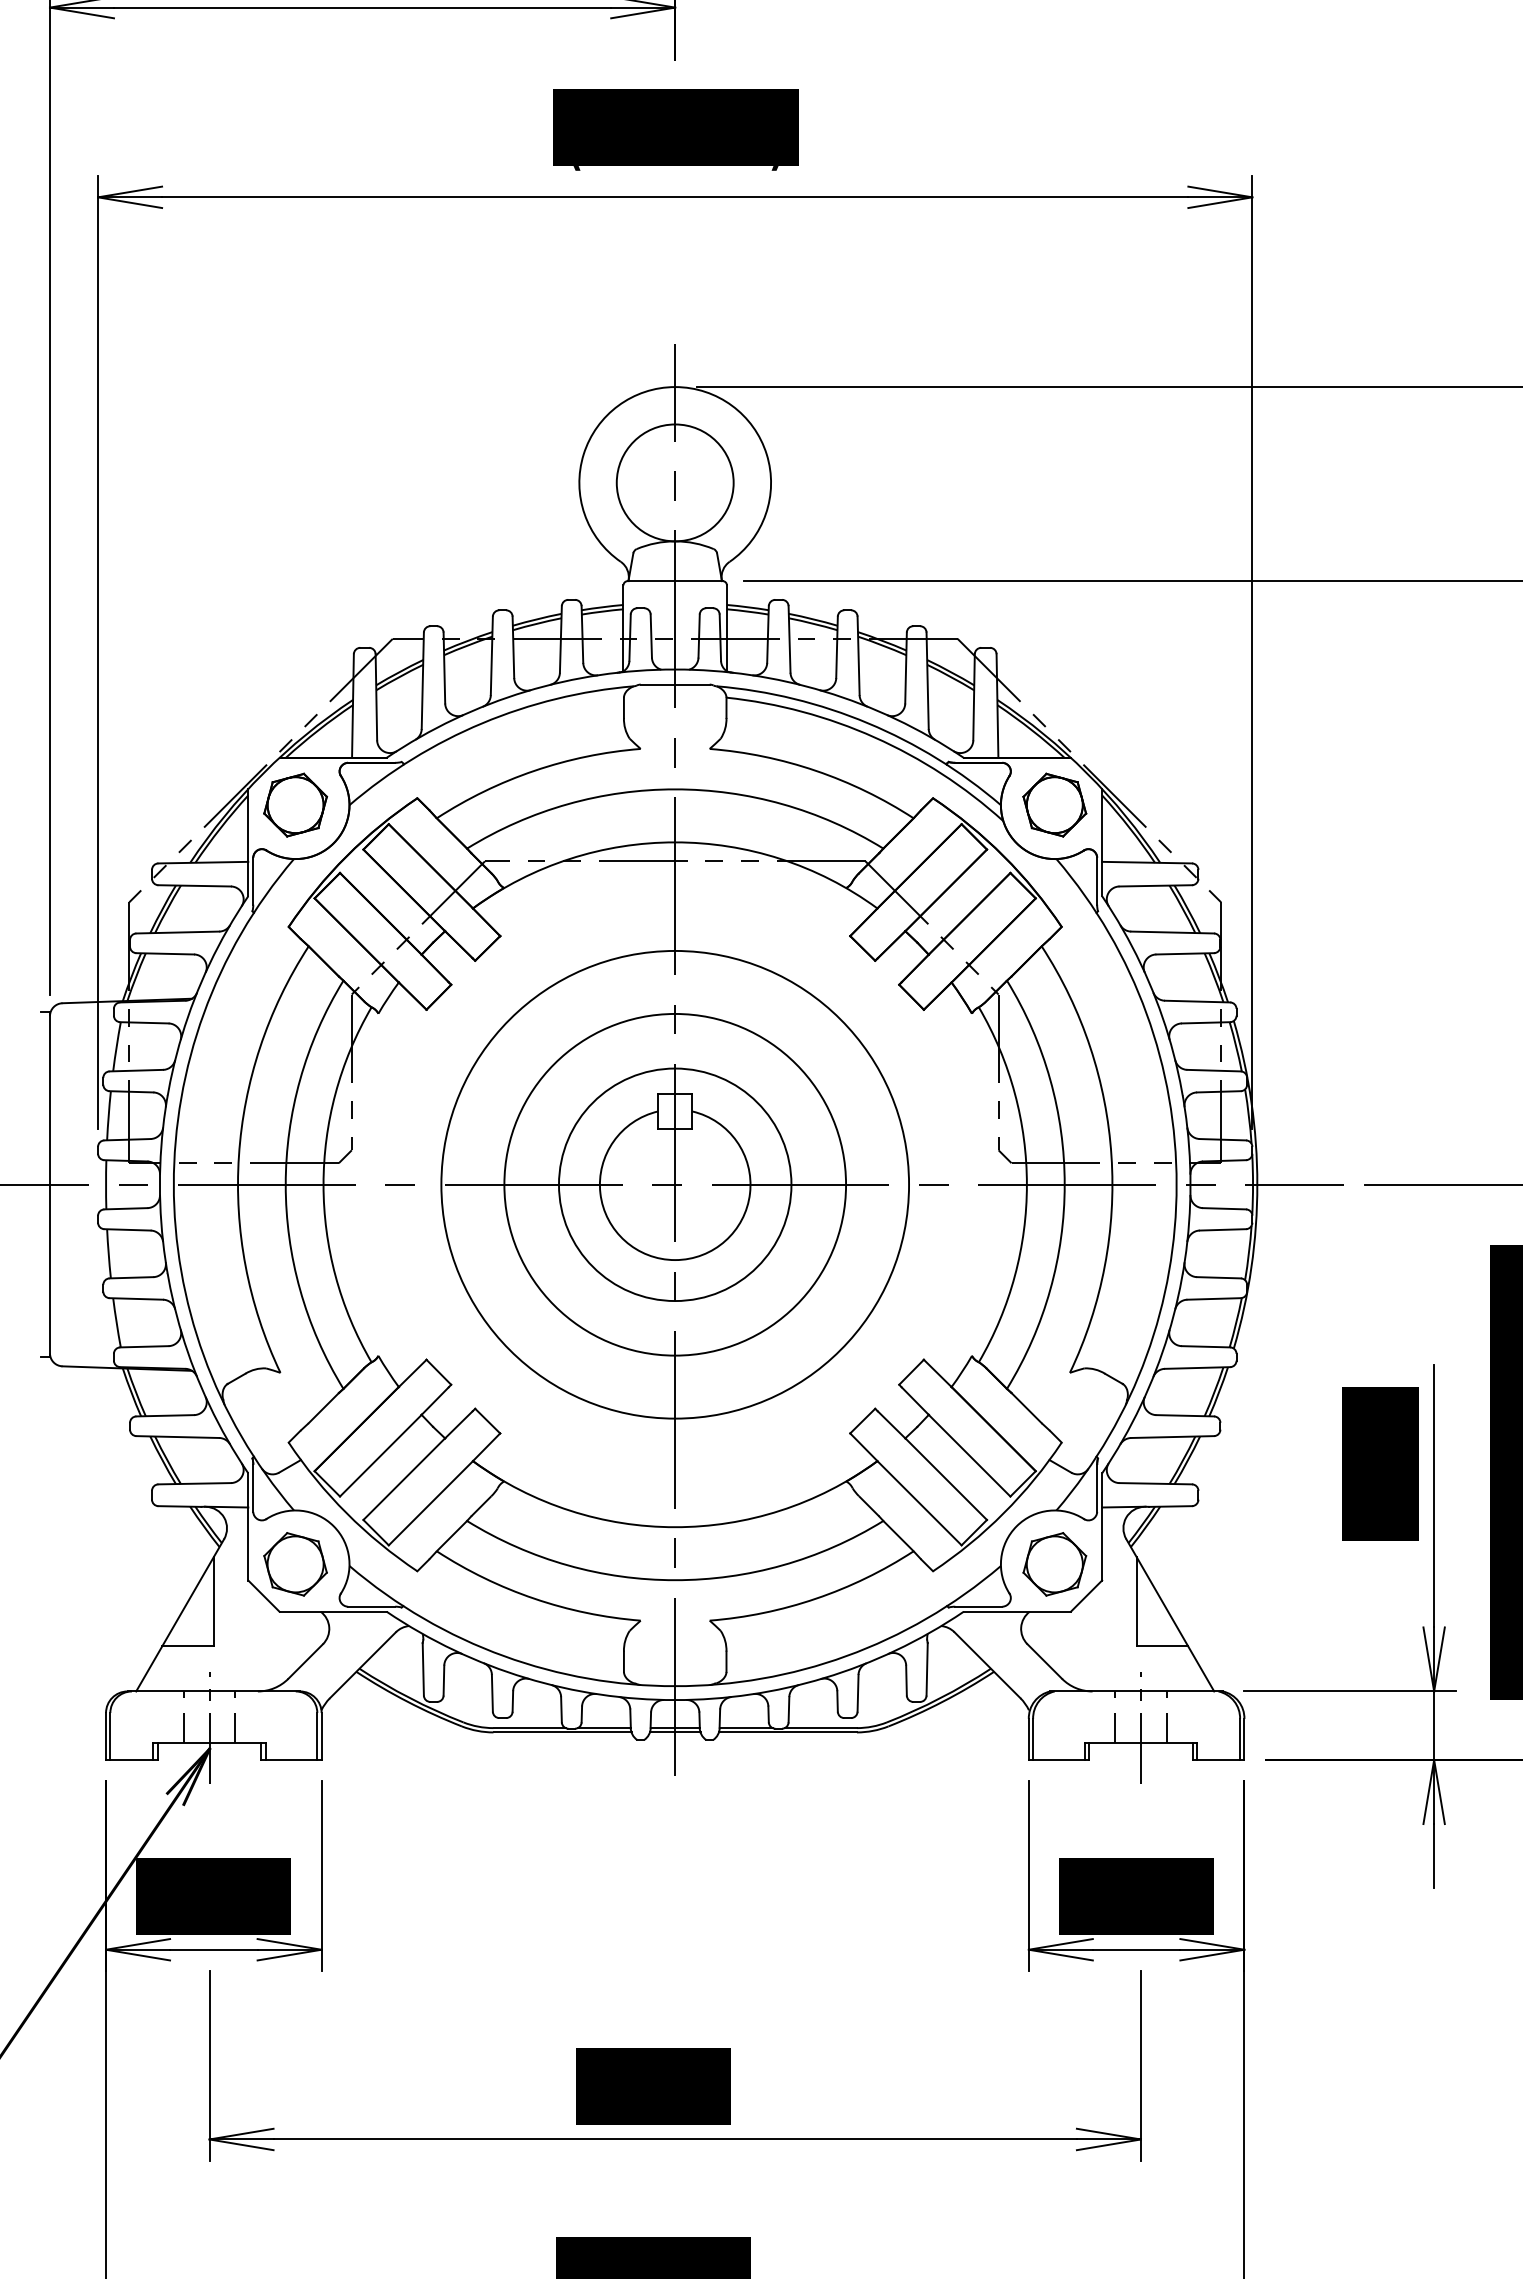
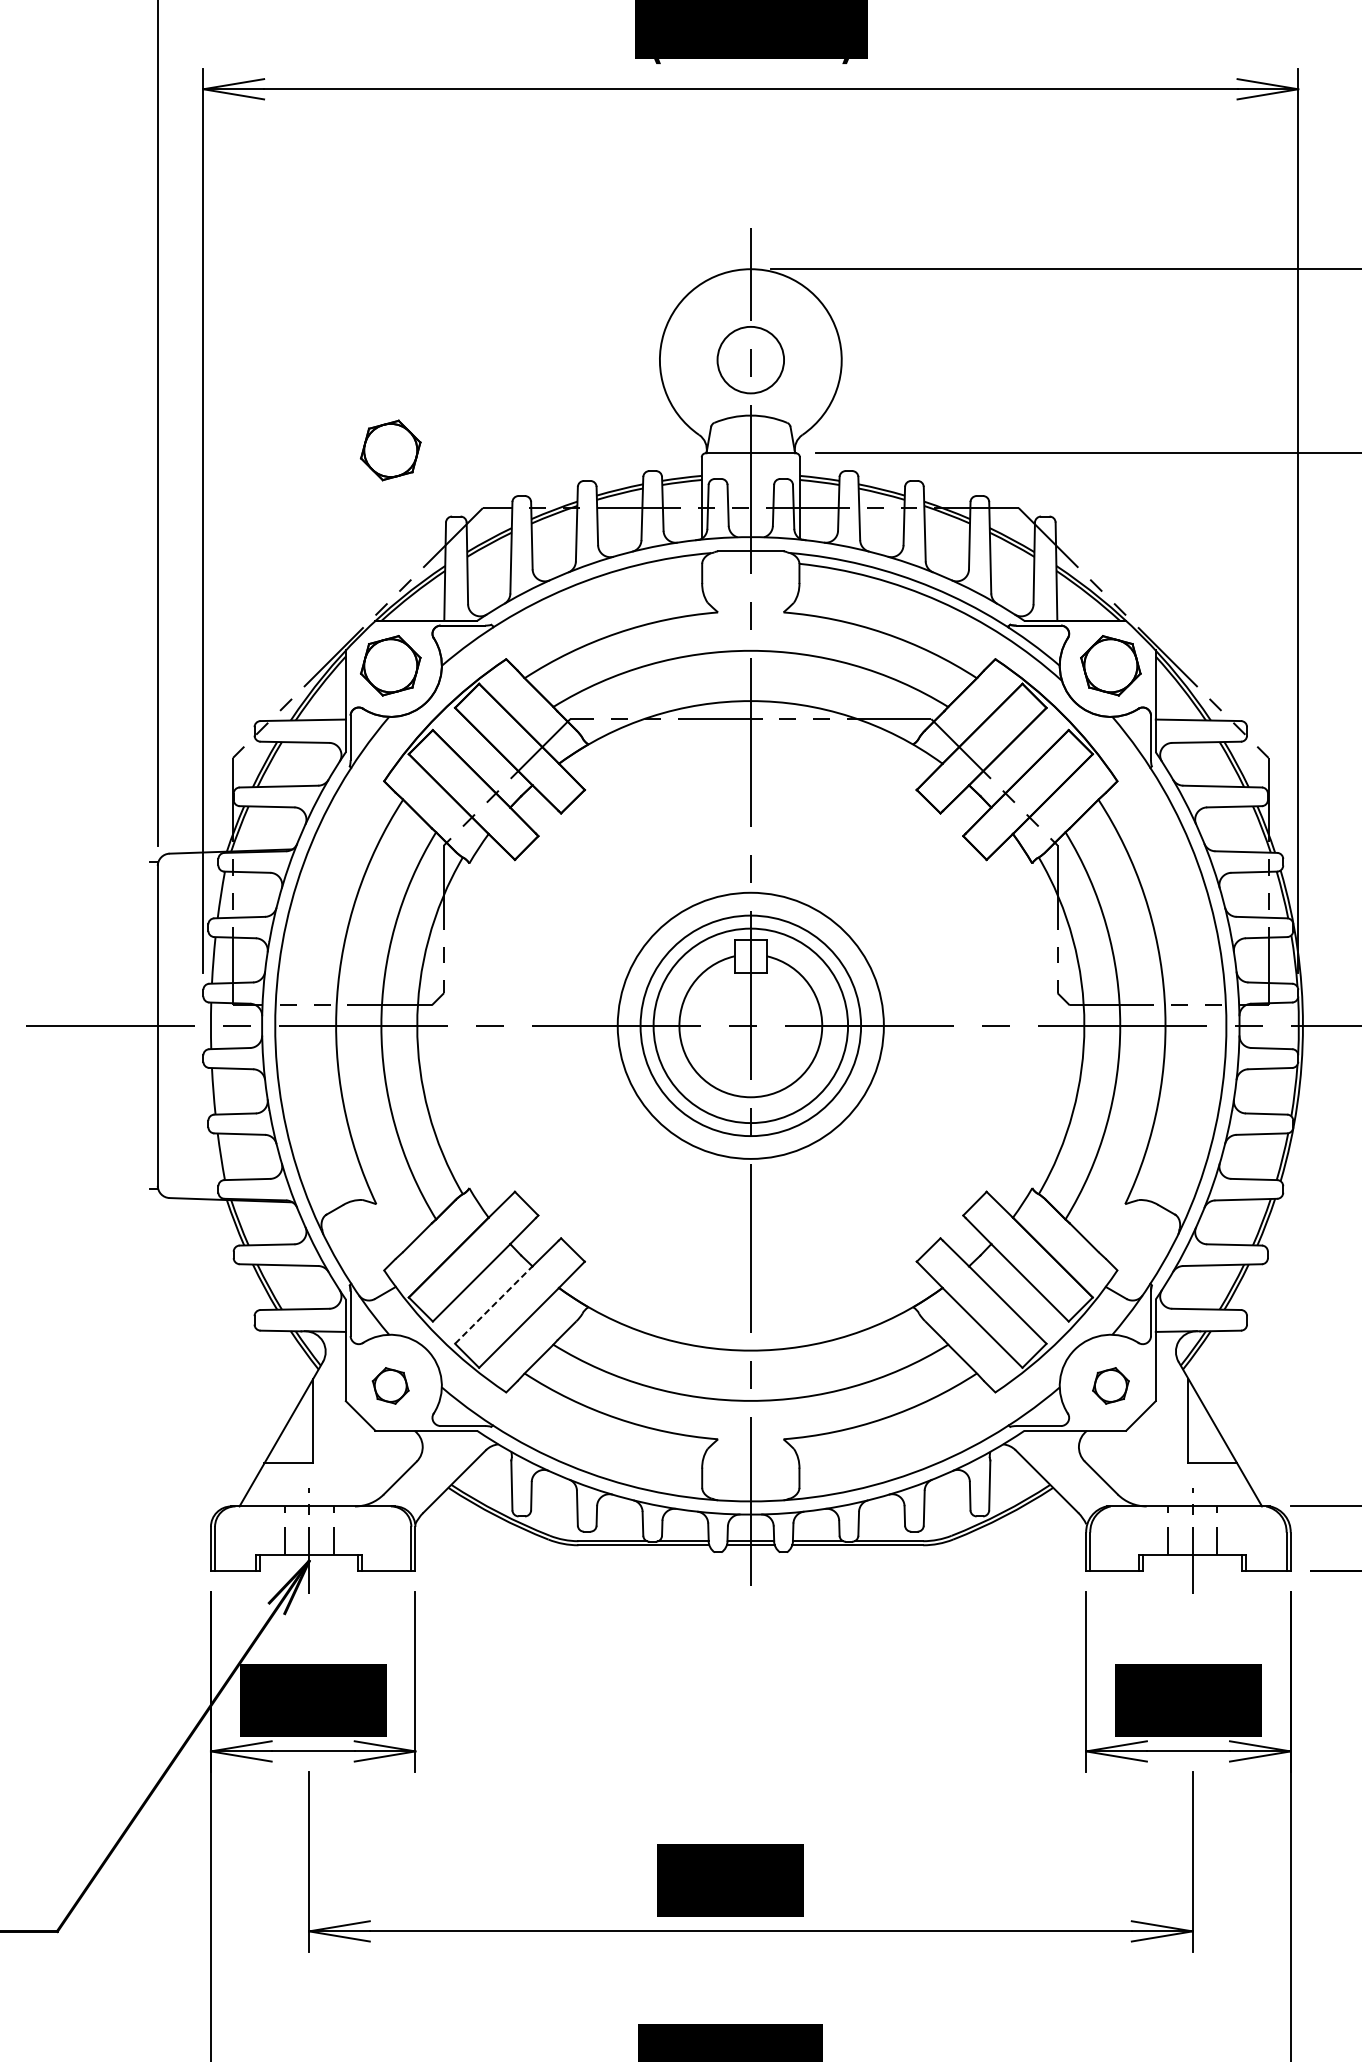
circle: (674, 482) -> (750, 359), size x0.6
part: (295, 577) -> (390, 449), added
circle: (675, 1184) -> (751, 1025), size x0.6
circle: (675, 1184) -> (751, 1025), size x0.6
line: (404, 1479) -> (494, 1305), solid -> dashed
part: (295, 1564) -> (390, 1386), size x0.6
part: (1054, 1564) -> (1110, 1386), size x0.6

